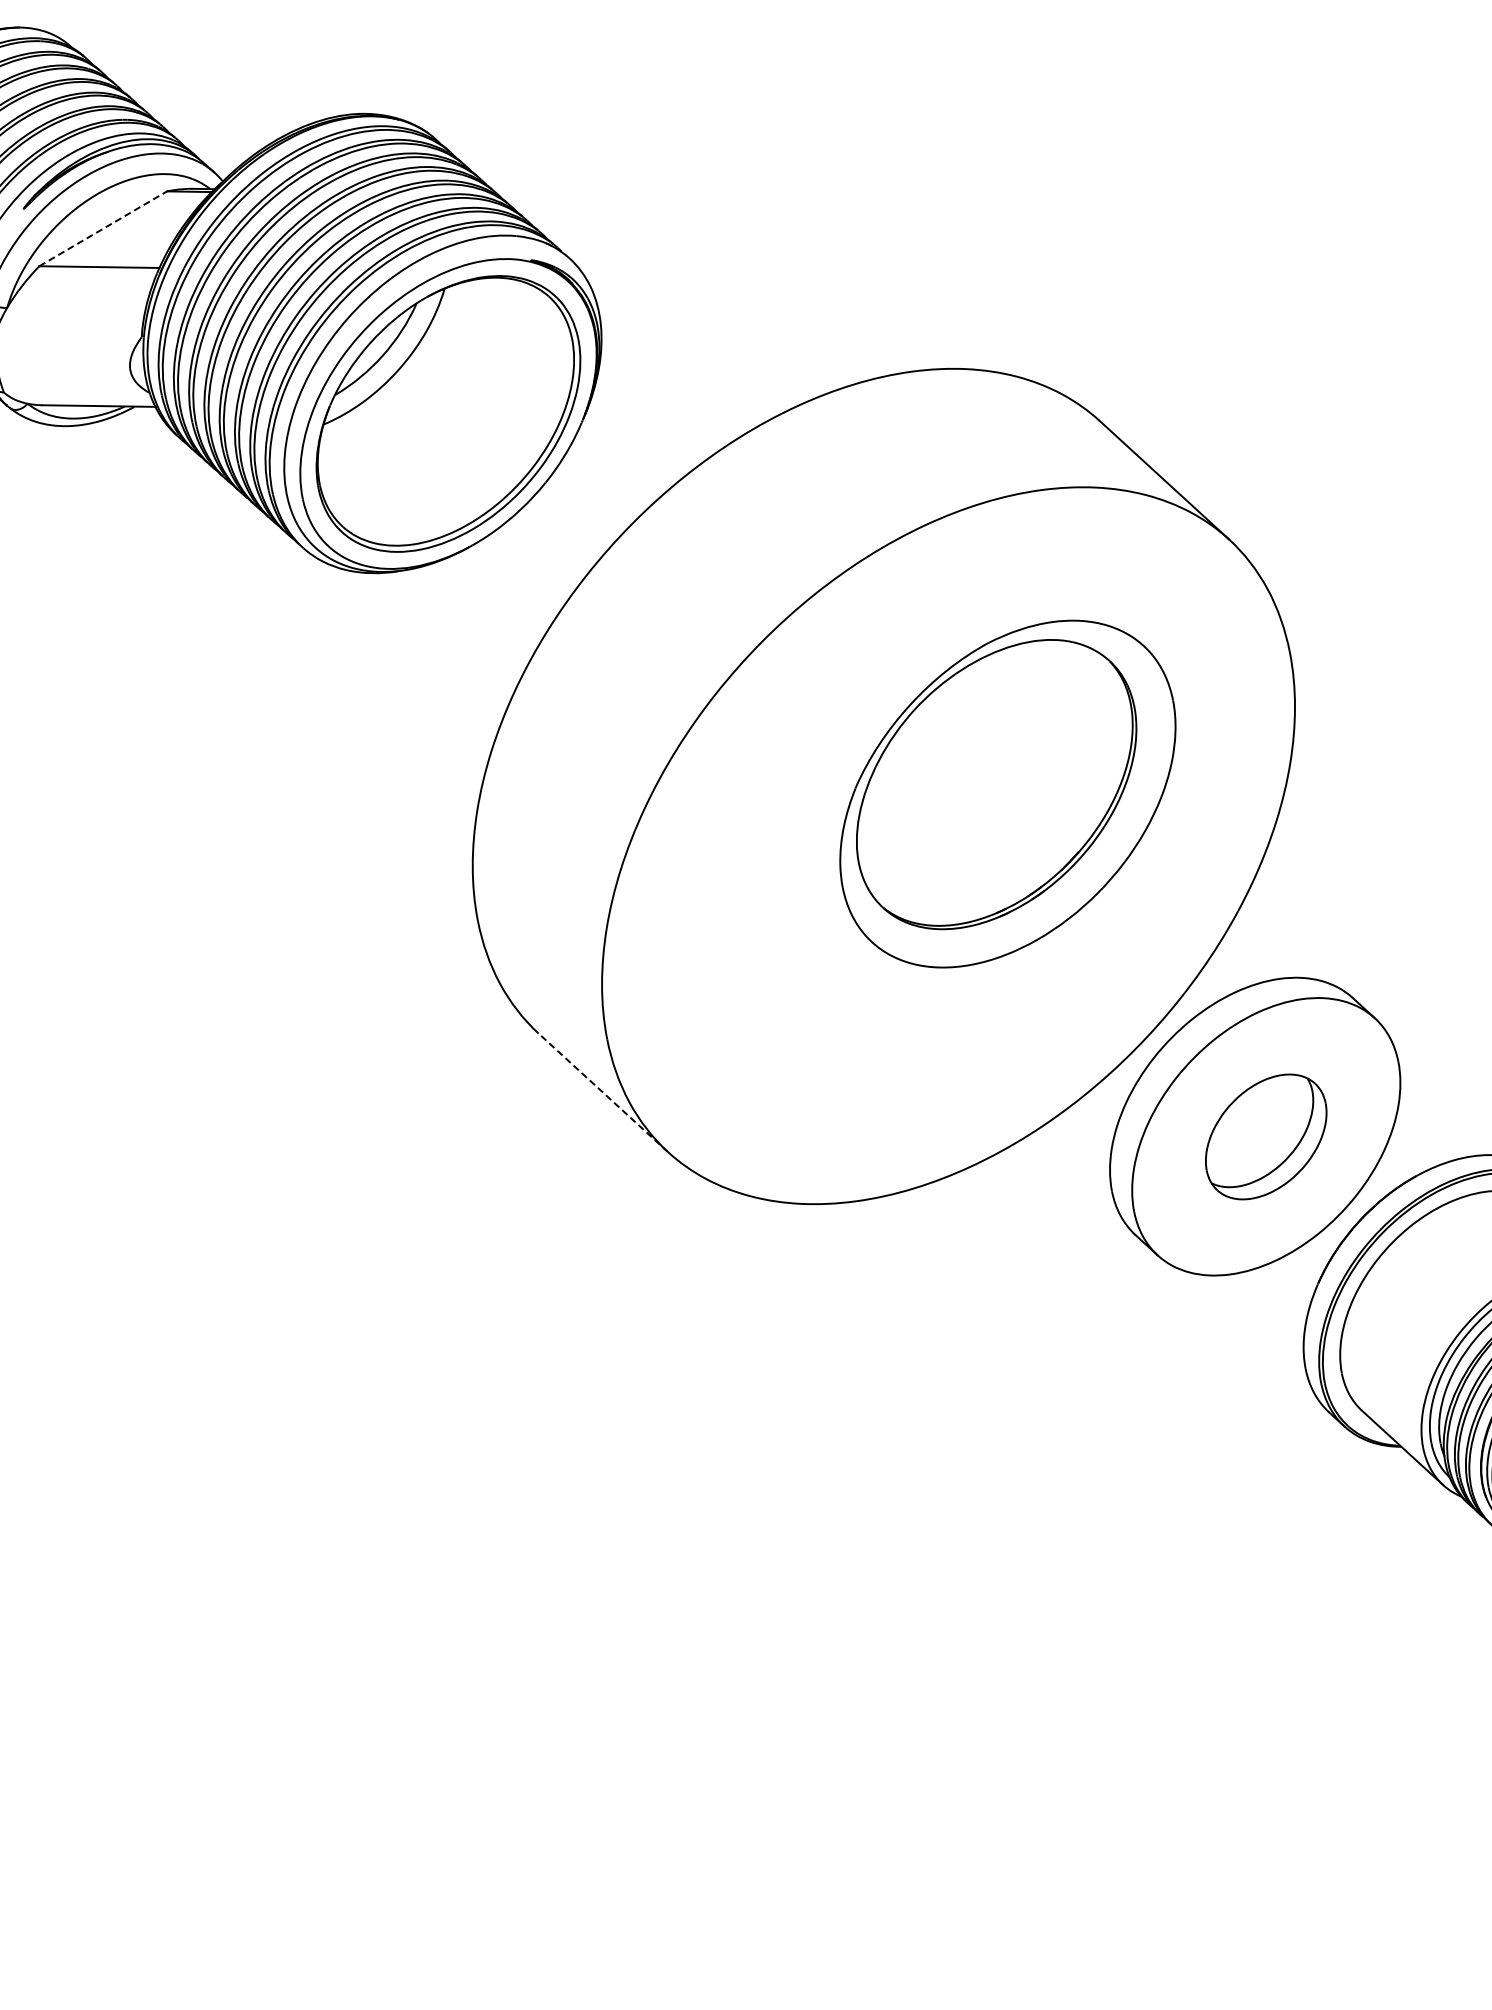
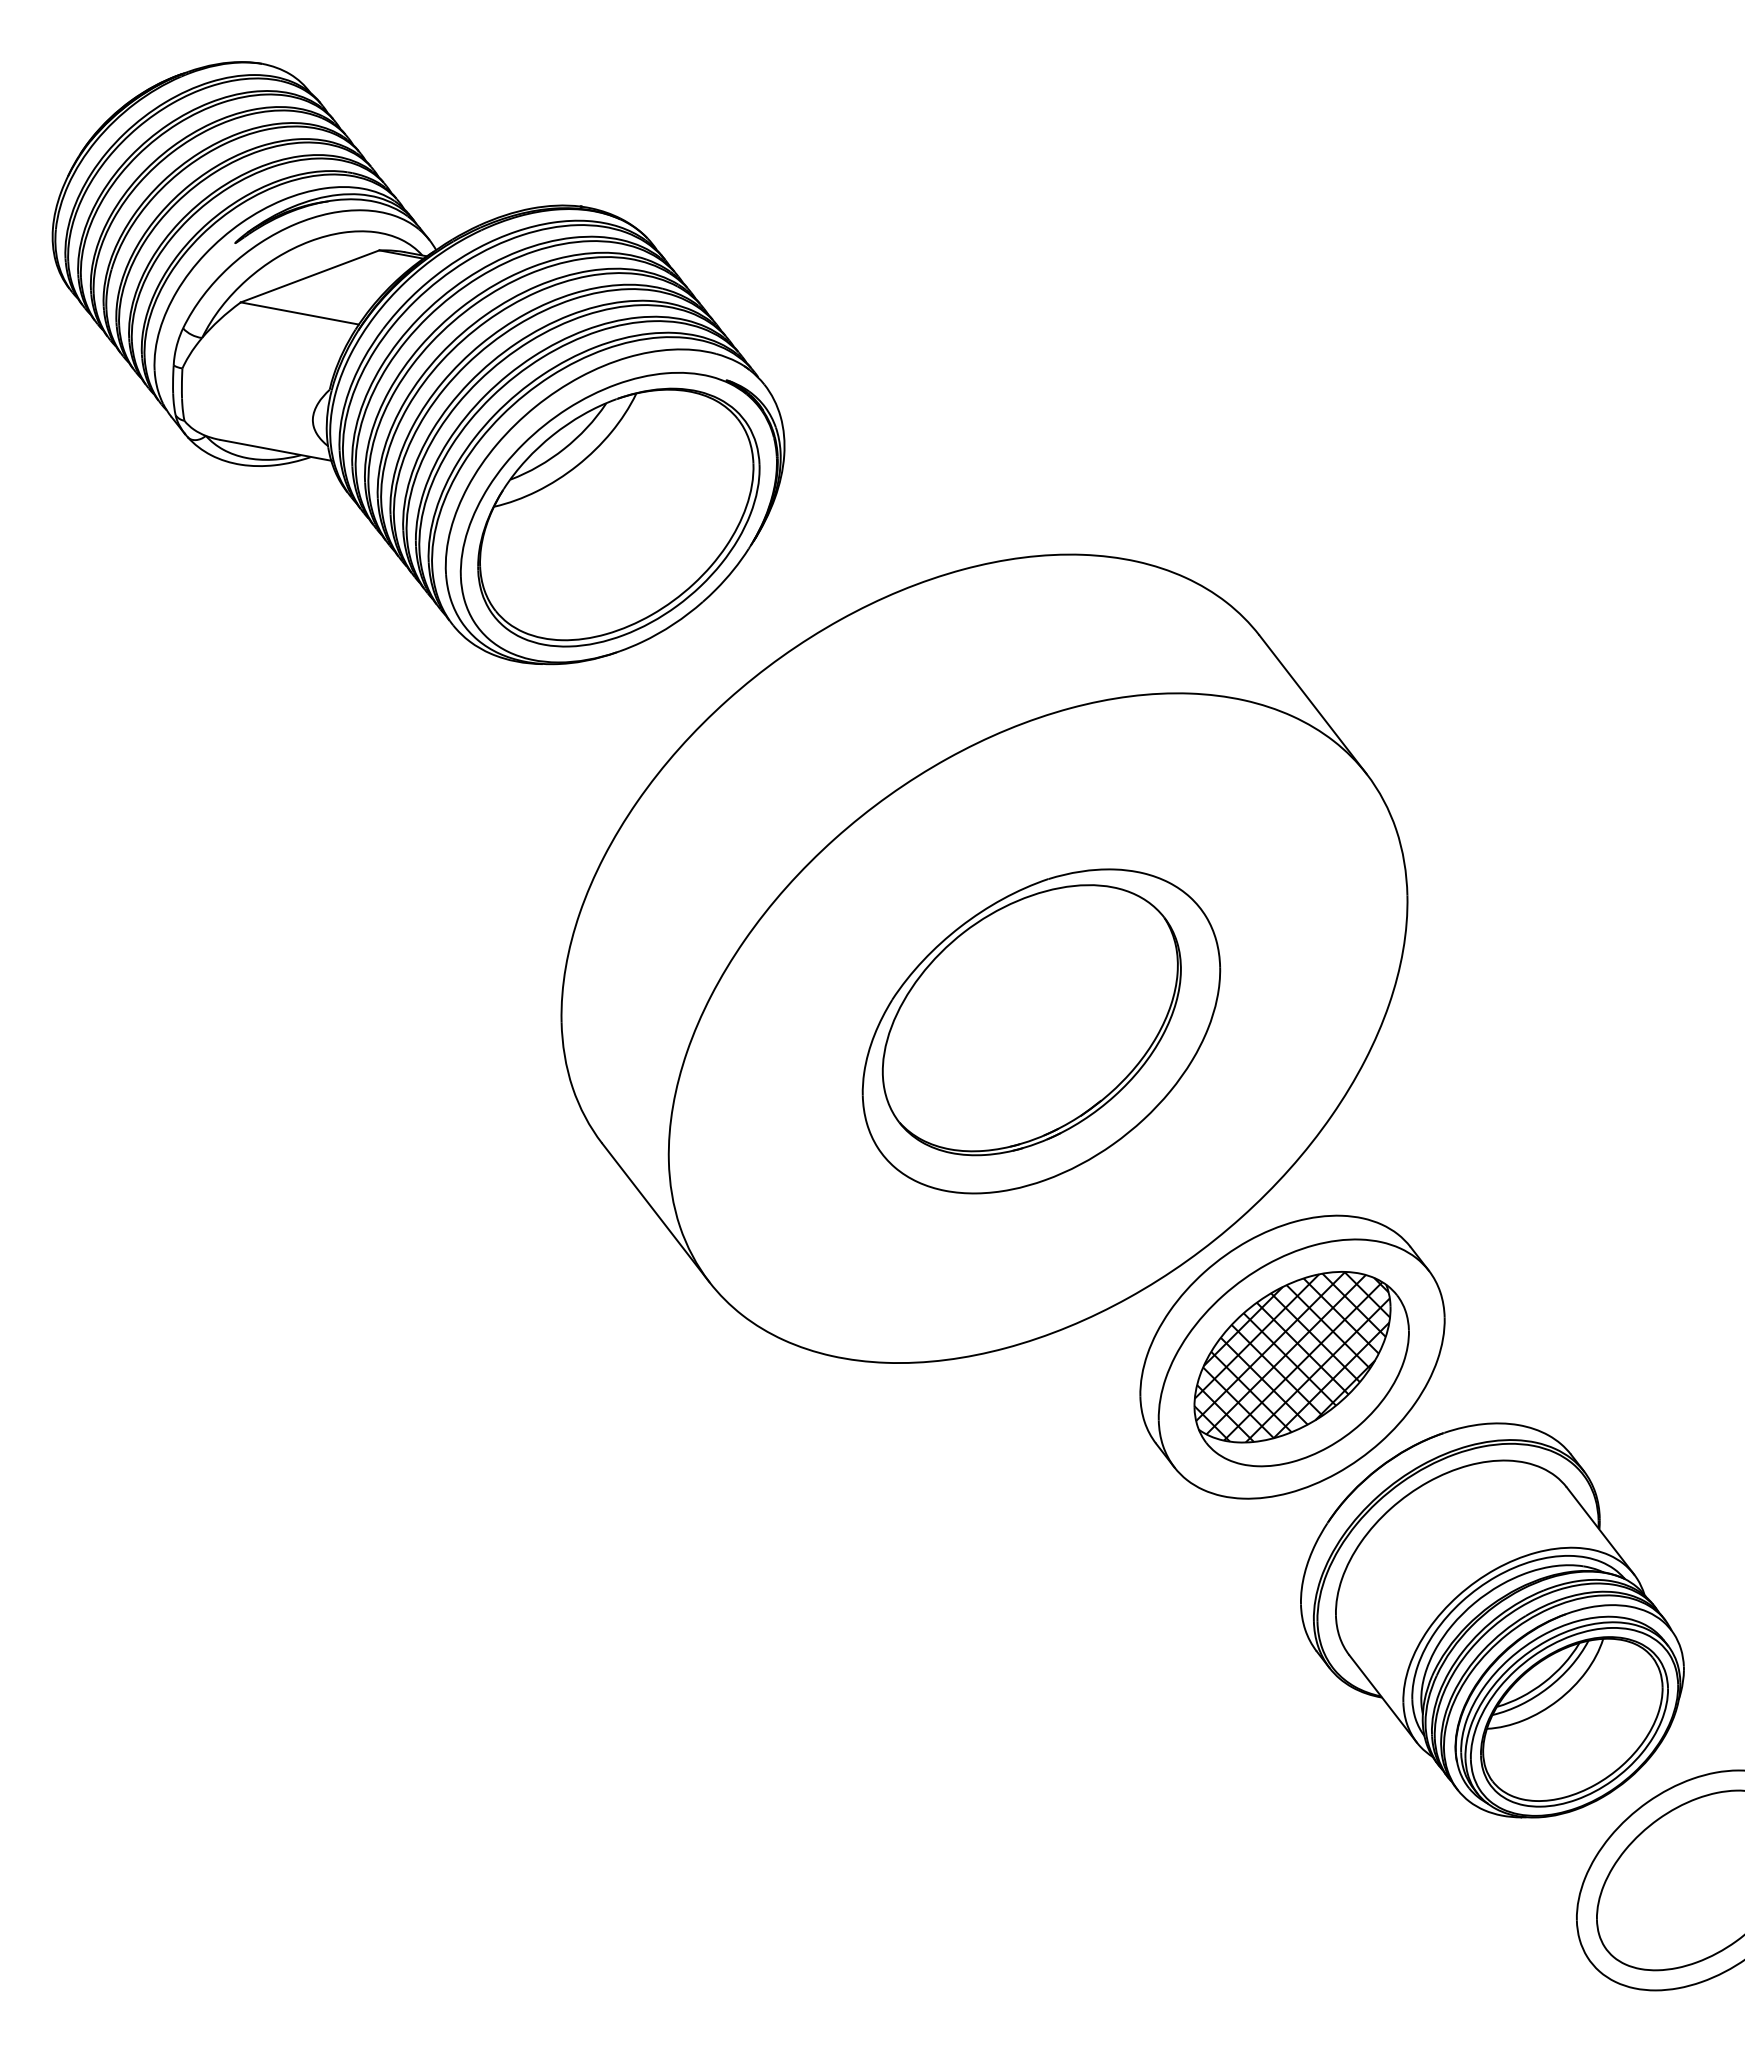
line: (103, 228) -> (310, 276), dashed -> solid
part: (1007, 794) -> (1041, 1031), moved
line: (602, 1092) -> (655, 1212), dashed -> solid
part: (1266, 1137) -> (1301, 1369), size x1.67

